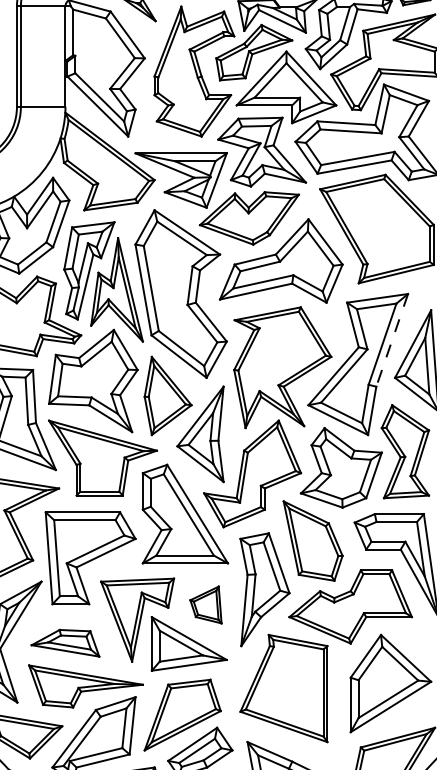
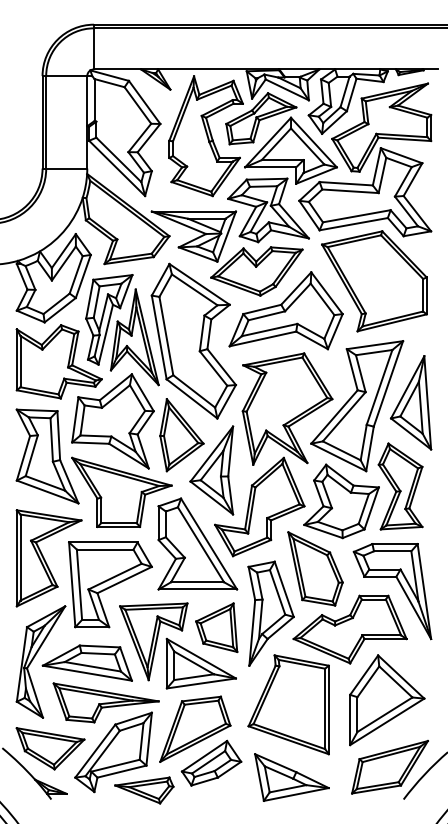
line: (392, 341) -> (388, 384), dashed -> solid
part: (205, 604) -> (216, 627), size x1.43
part: (64, 642) -> (86, 662), size x1.43

